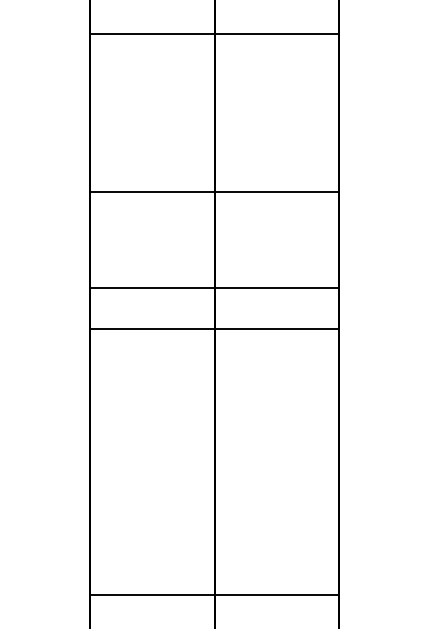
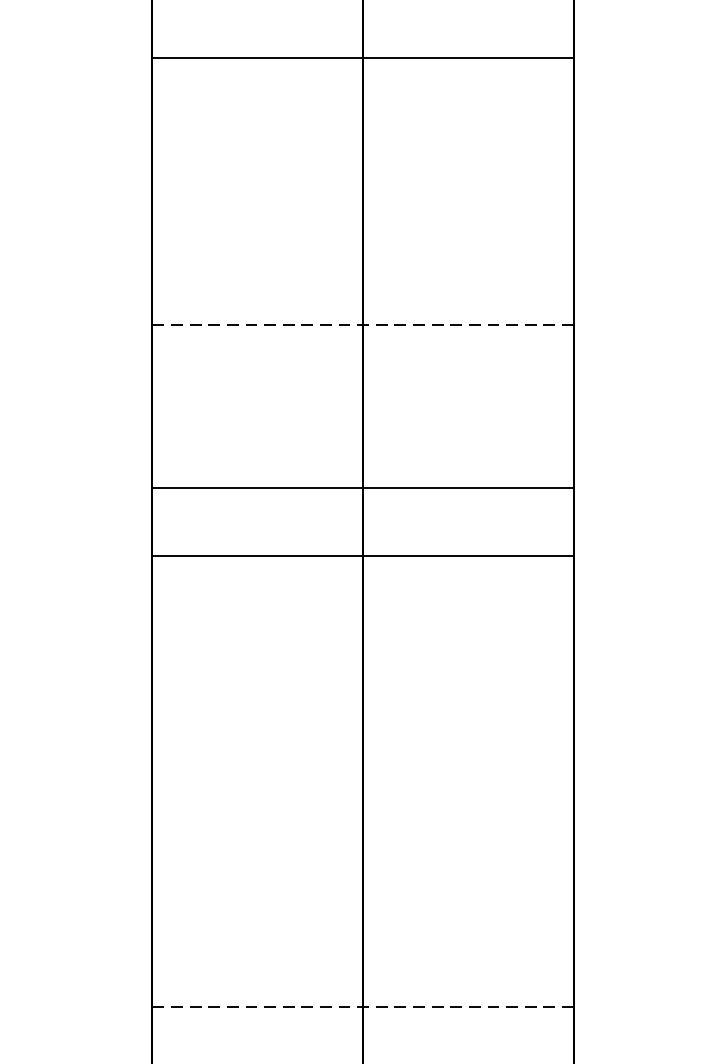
line: (214, 192) -> (363, 325), solid -> dashed
line: (214, 595) -> (363, 1007), solid -> dashed

